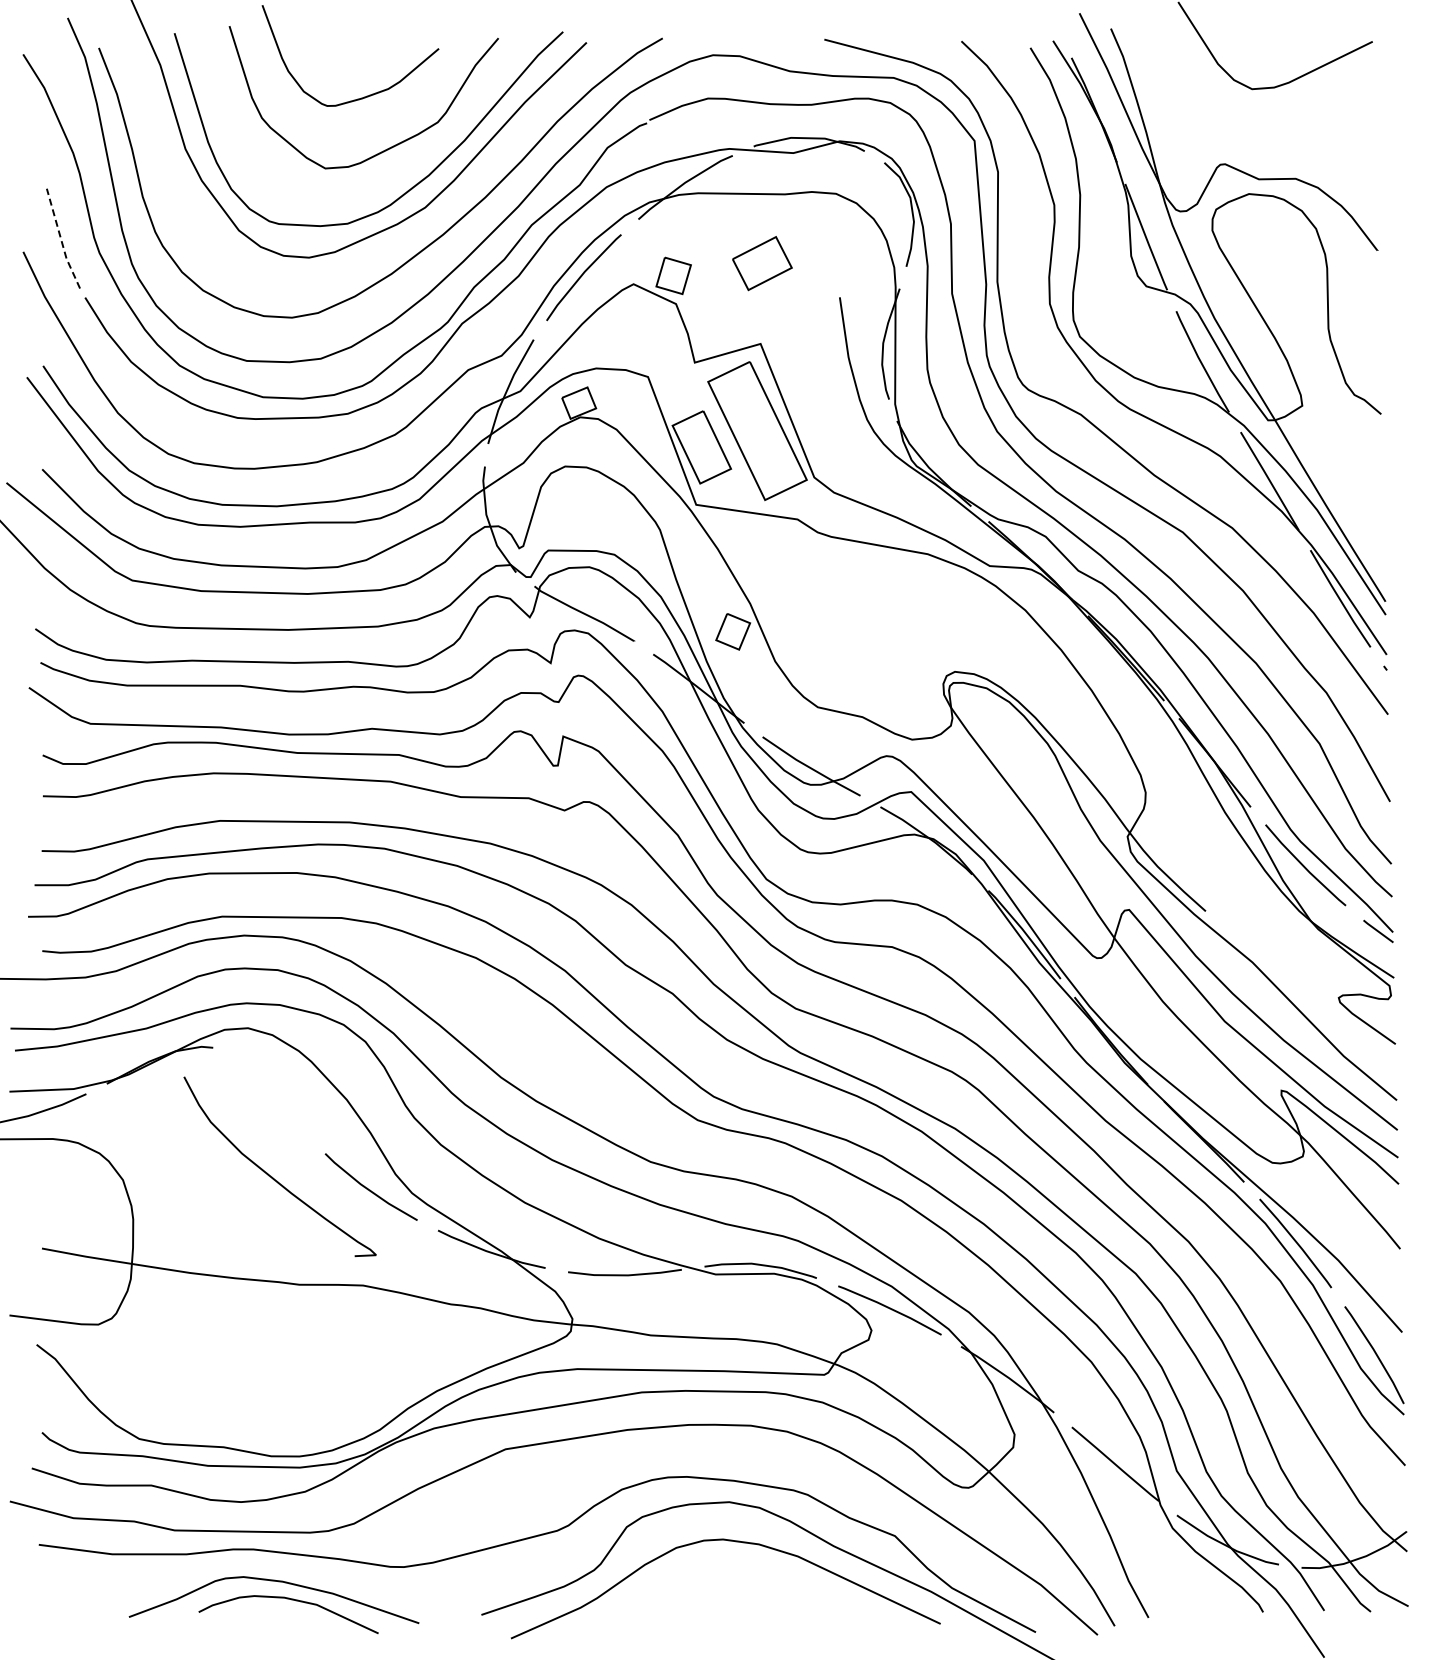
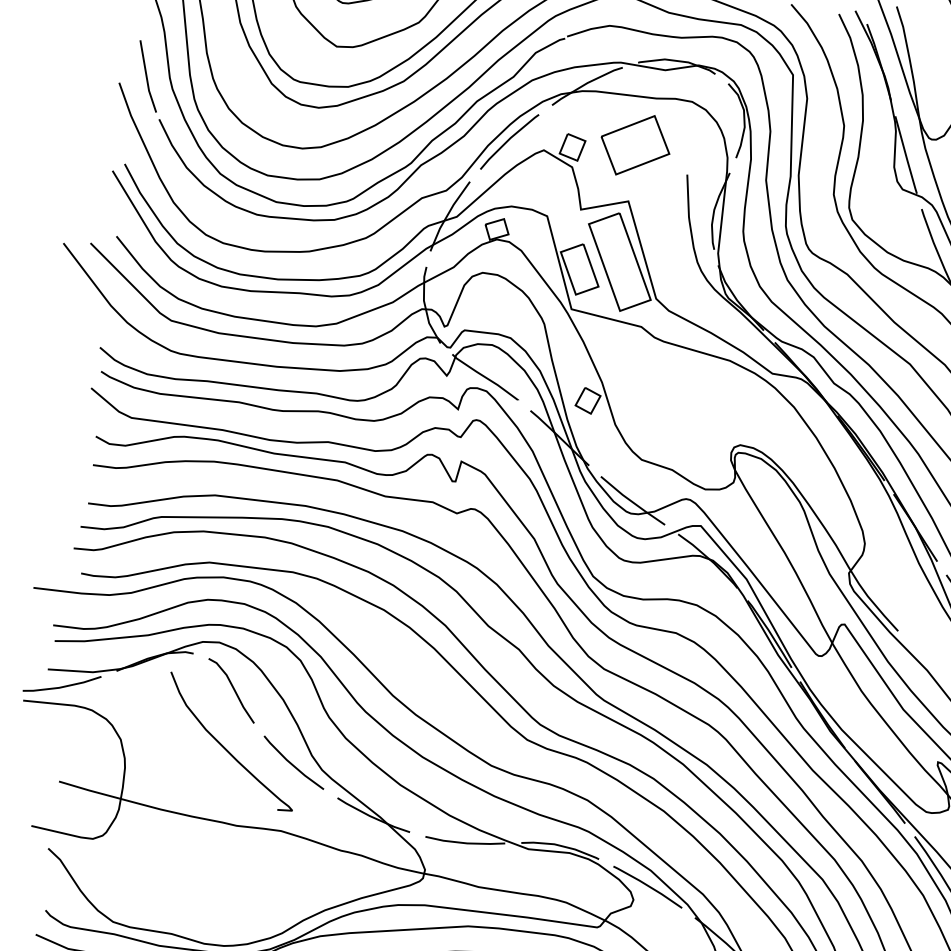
line: (61, 239) -> (146, 76), dashed -> solid
part: (762, 263) -> (635, 145), size x1.67
curve: (274, 1092) -> (233, 689), added

